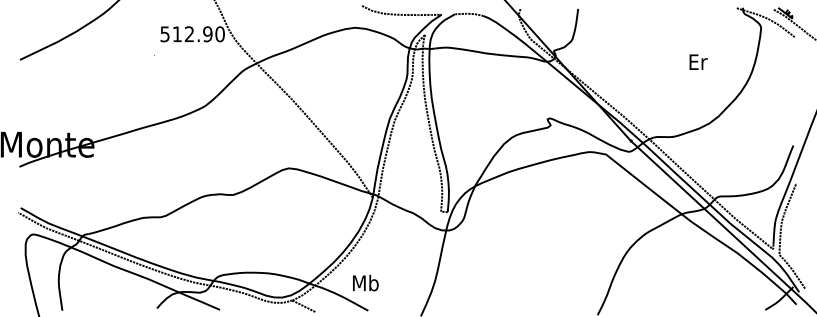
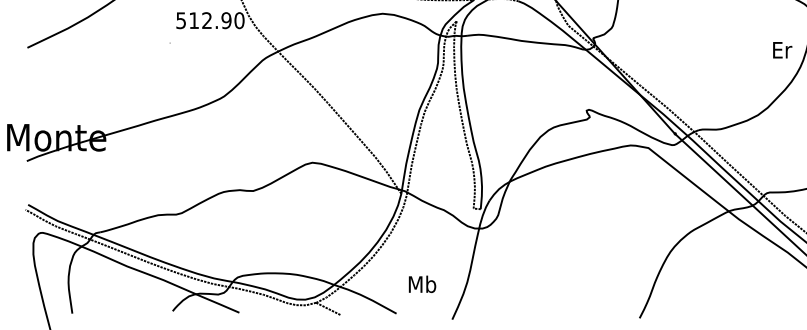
text: (698, 61) -> (782, 49), moved
text: (365, 282) -> (422, 283), moved

